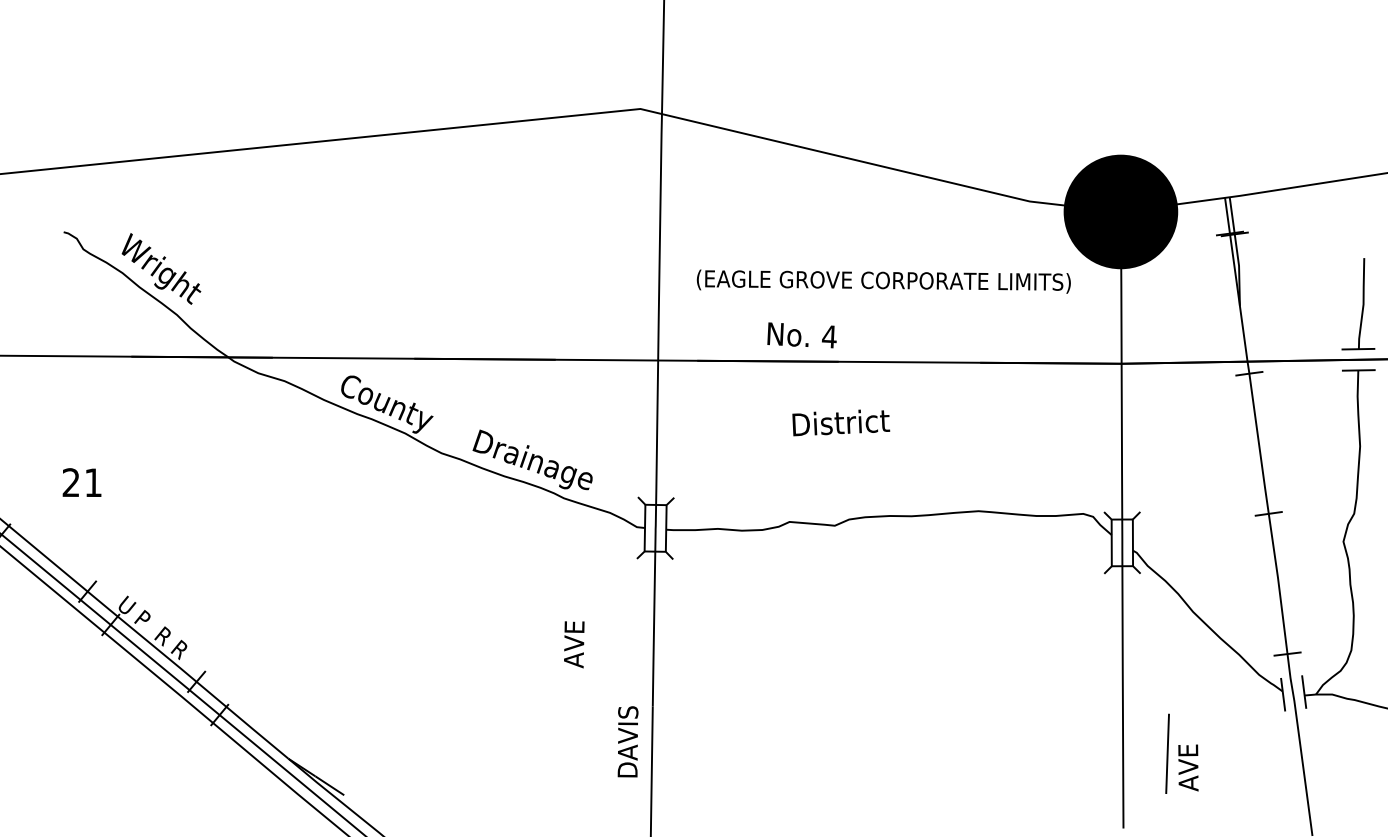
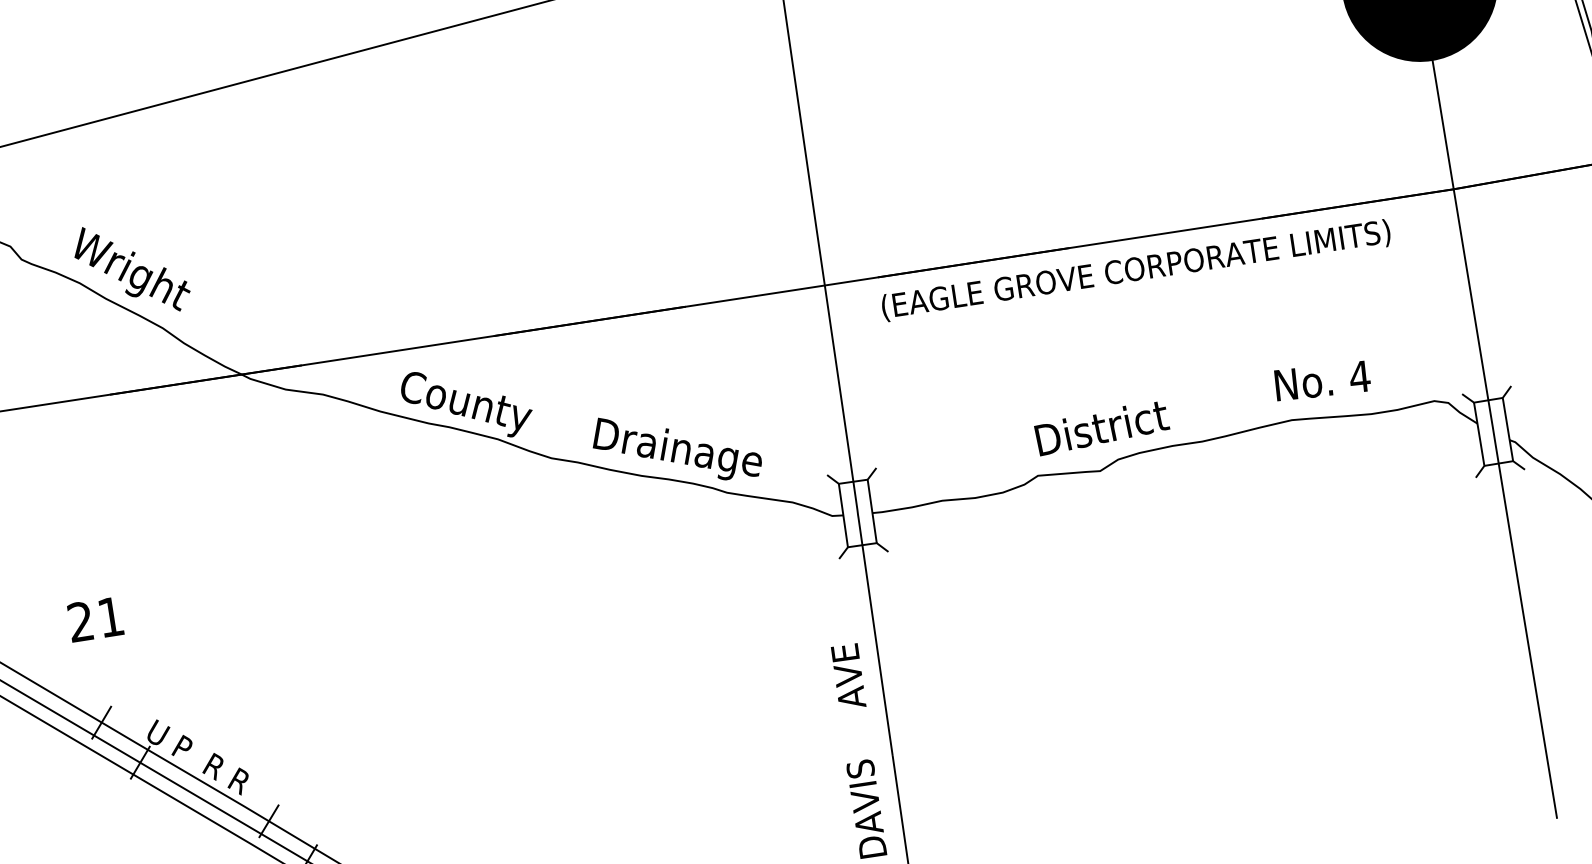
text: (883, 281) -> (1135, 270), moved
text: (801, 335) -> (1321, 381), moved
text: (841, 422) -> (1102, 427), moved
text: (81, 482) -> (94, 619), moved
text: (574, 644) -> (848, 676), moved

